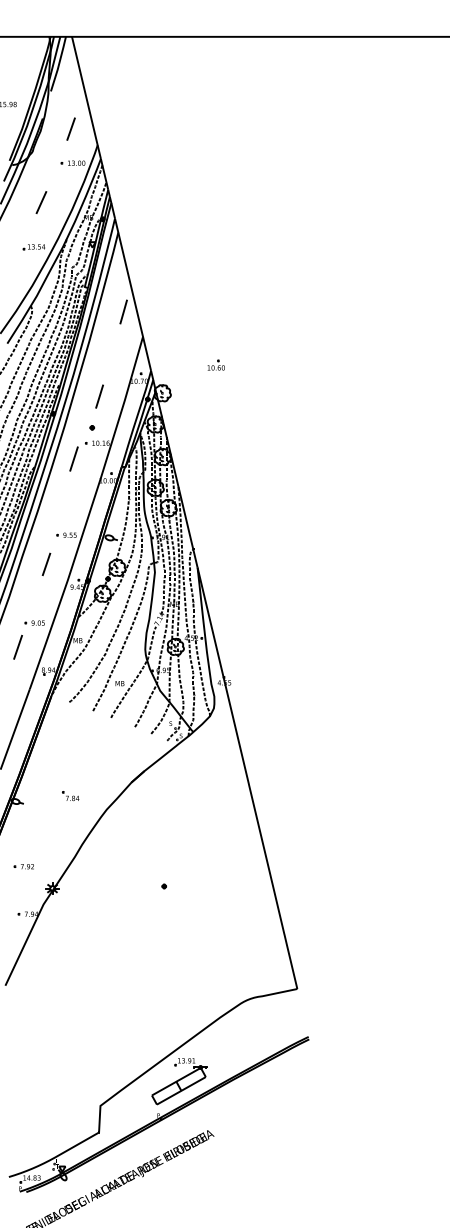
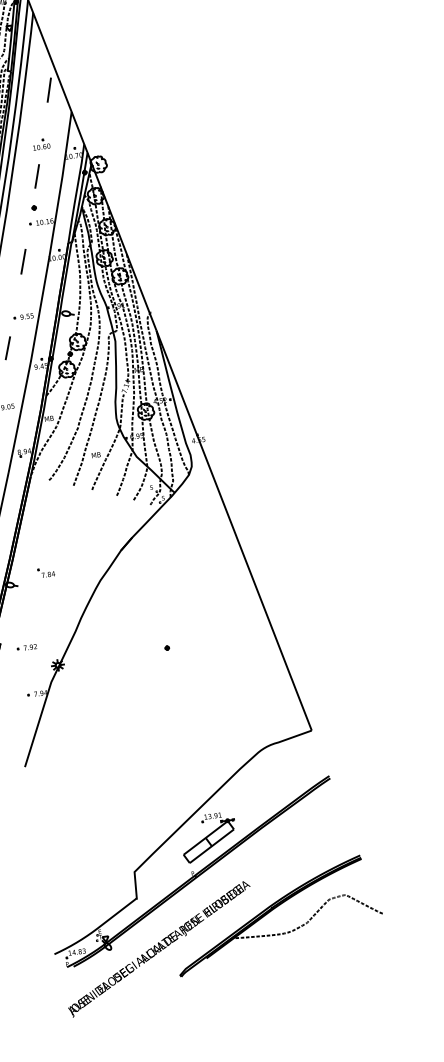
part: (215, 364) -> (40, 143), moved
line: (73, 458) -> (22, 261), moved
part: (70, 796) -> (46, 572), moved
part: (235, 1162) -> (274, 909), added

